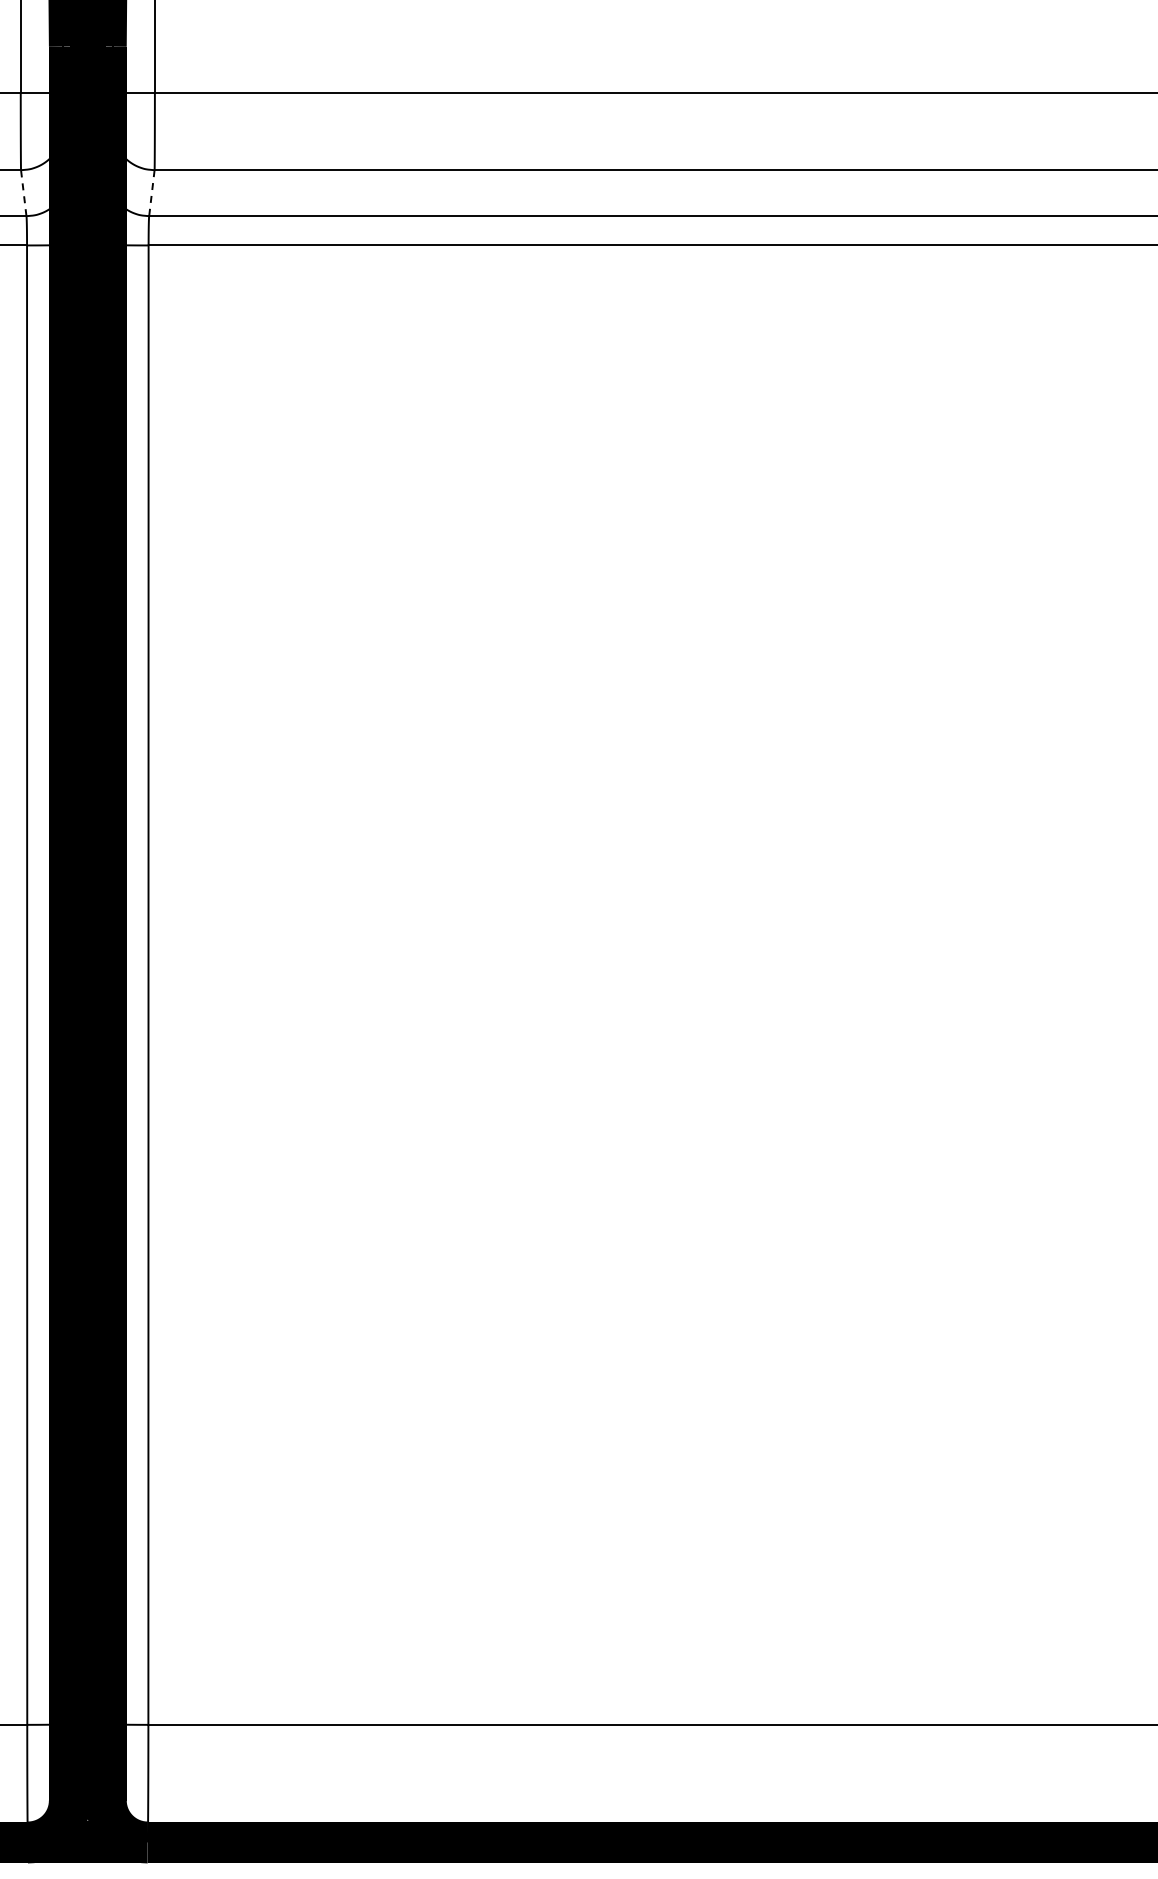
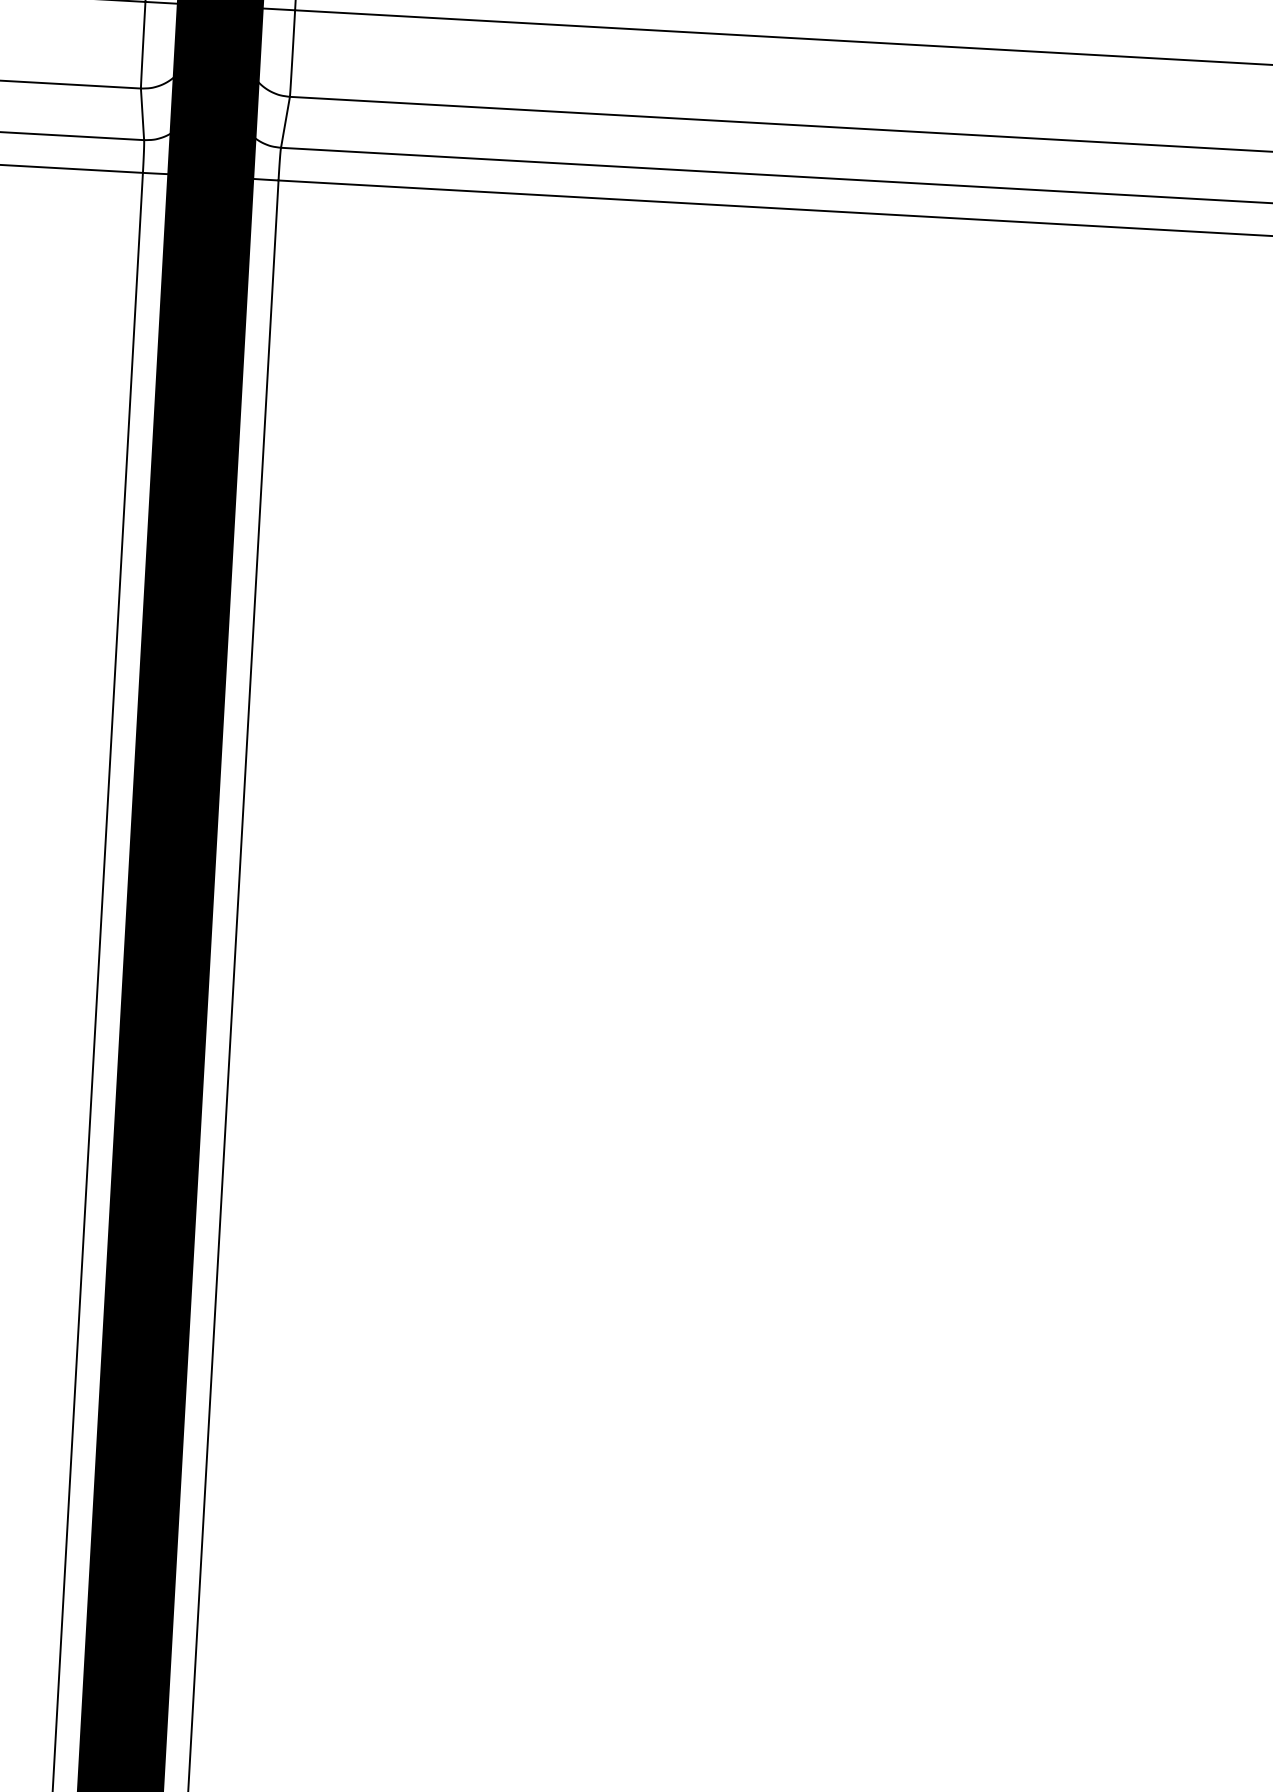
line: (23, 192) -> (142, 113), dashed -> solid
line: (151, 193) -> (285, 122), dashed -> solid

